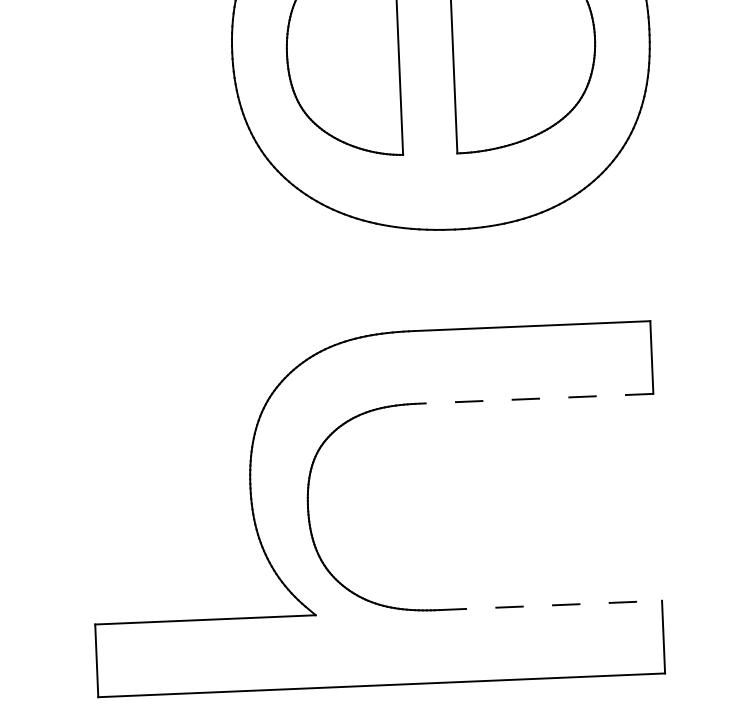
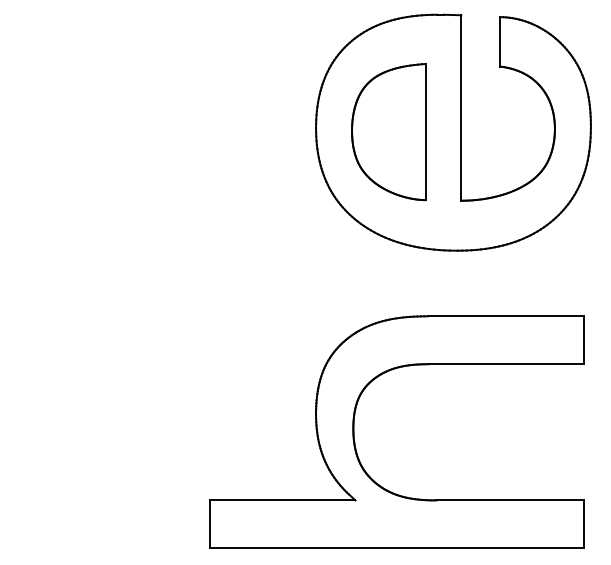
line: (534, 399) -> (505, 364), dashed -> solid
line: (549, 605) -> (509, 500), dashed -> solid

